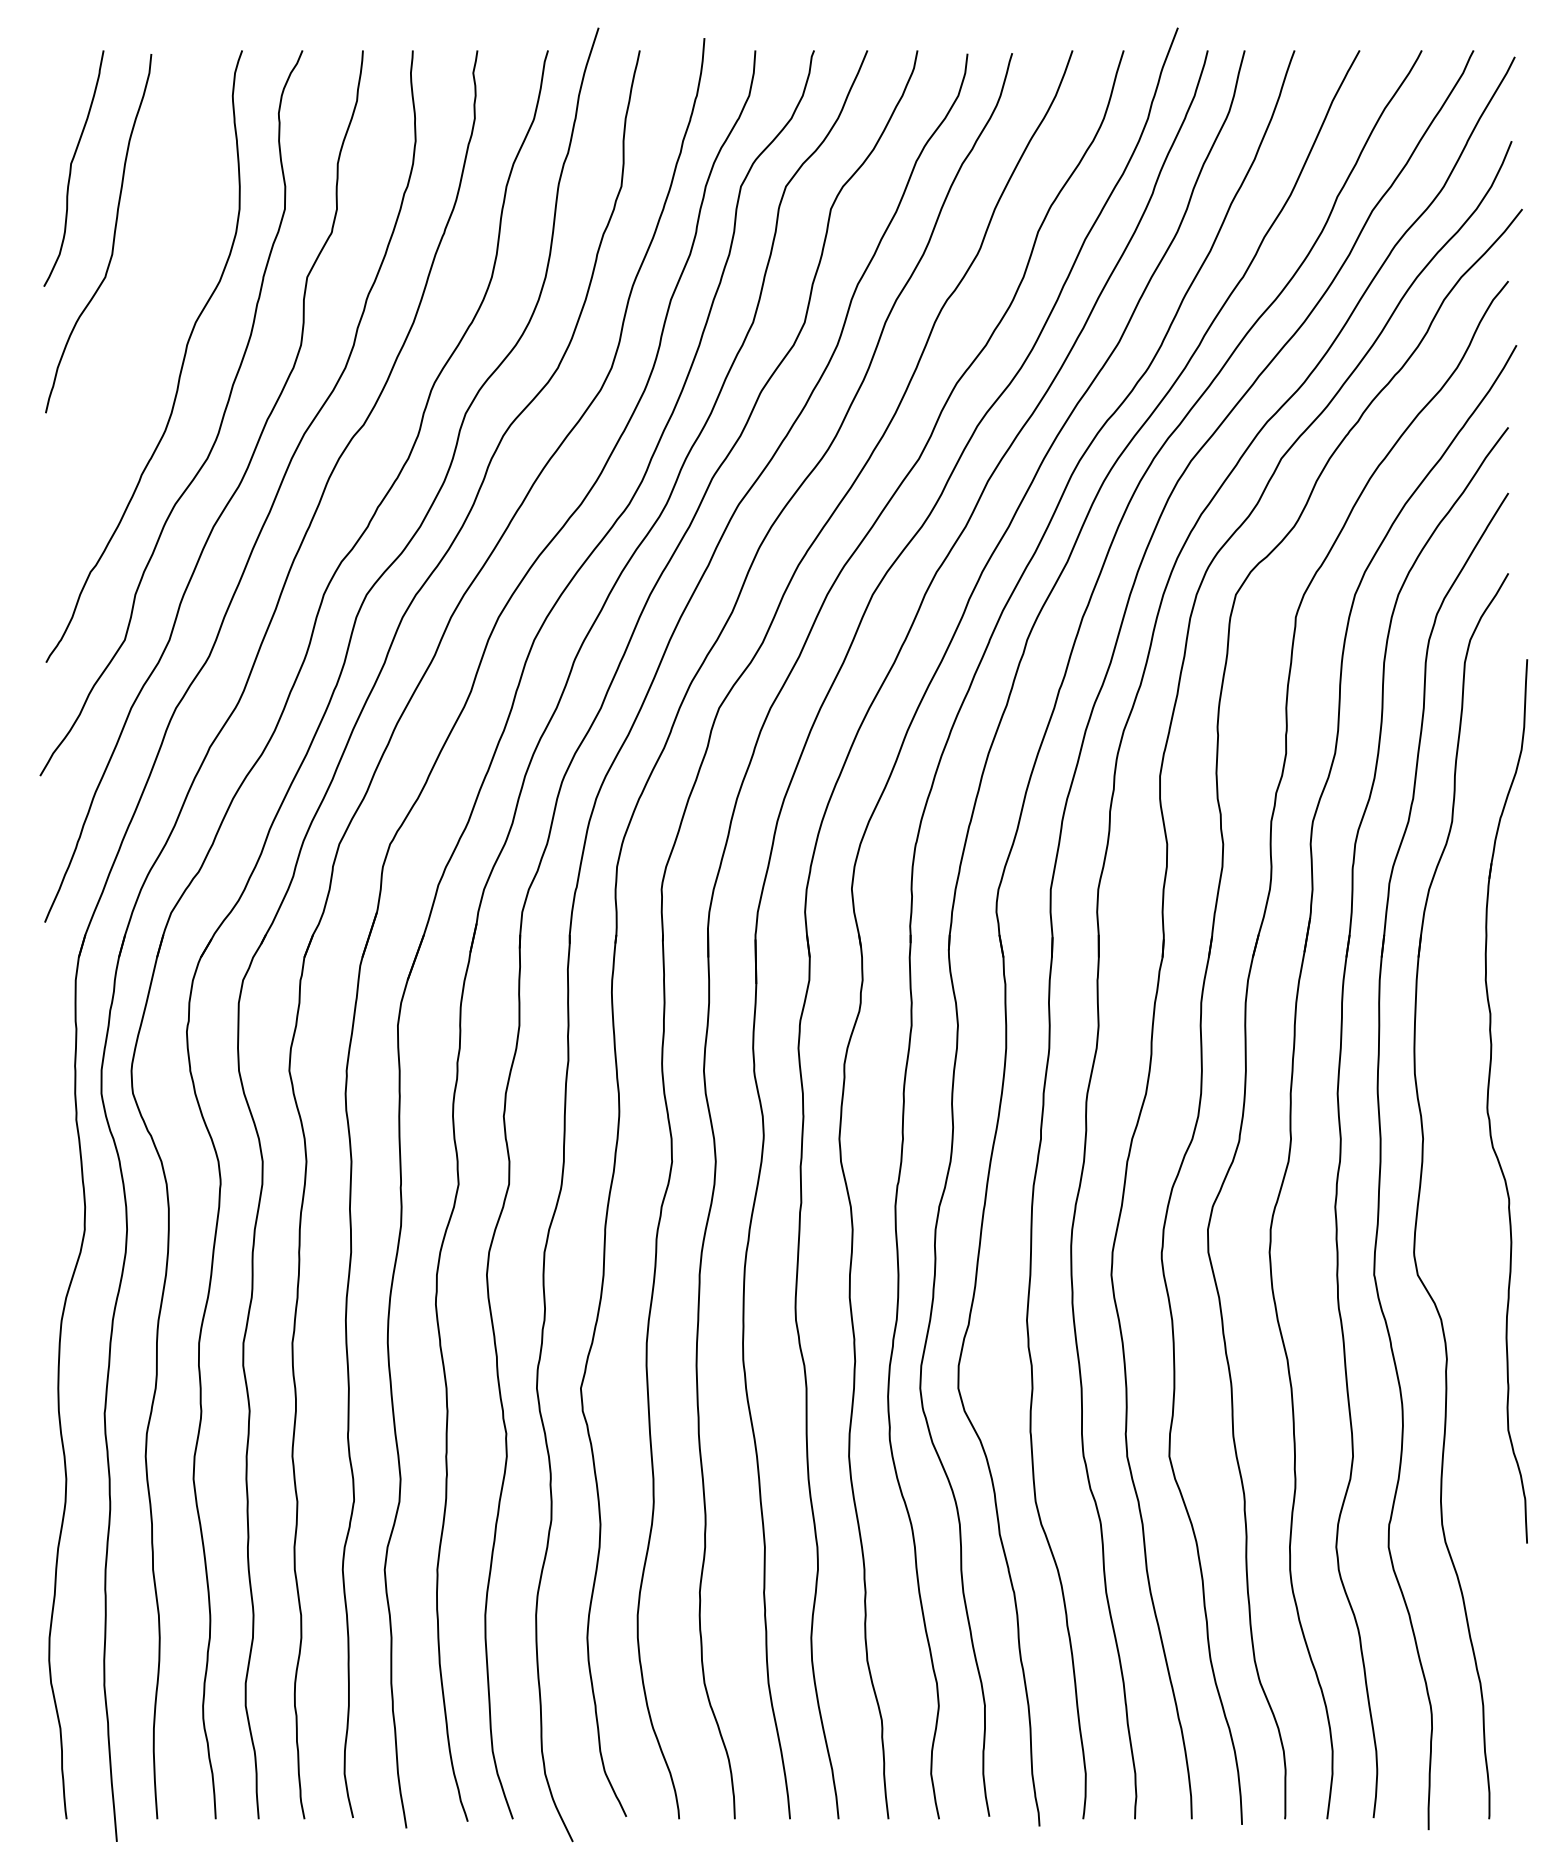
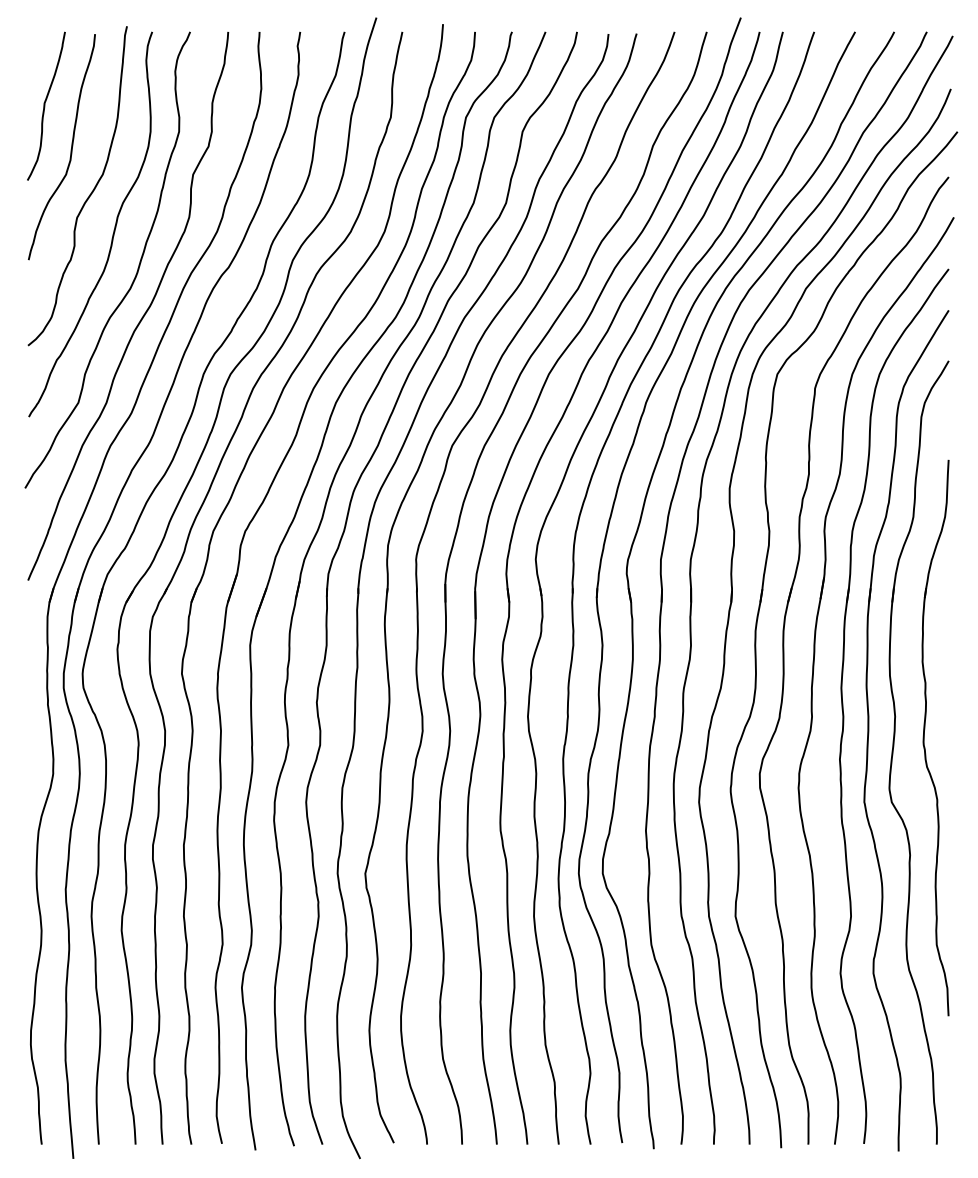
curve: (142, 308) -> (89, 194), added
part: (1488, 1100) -> (924, 737), moved

